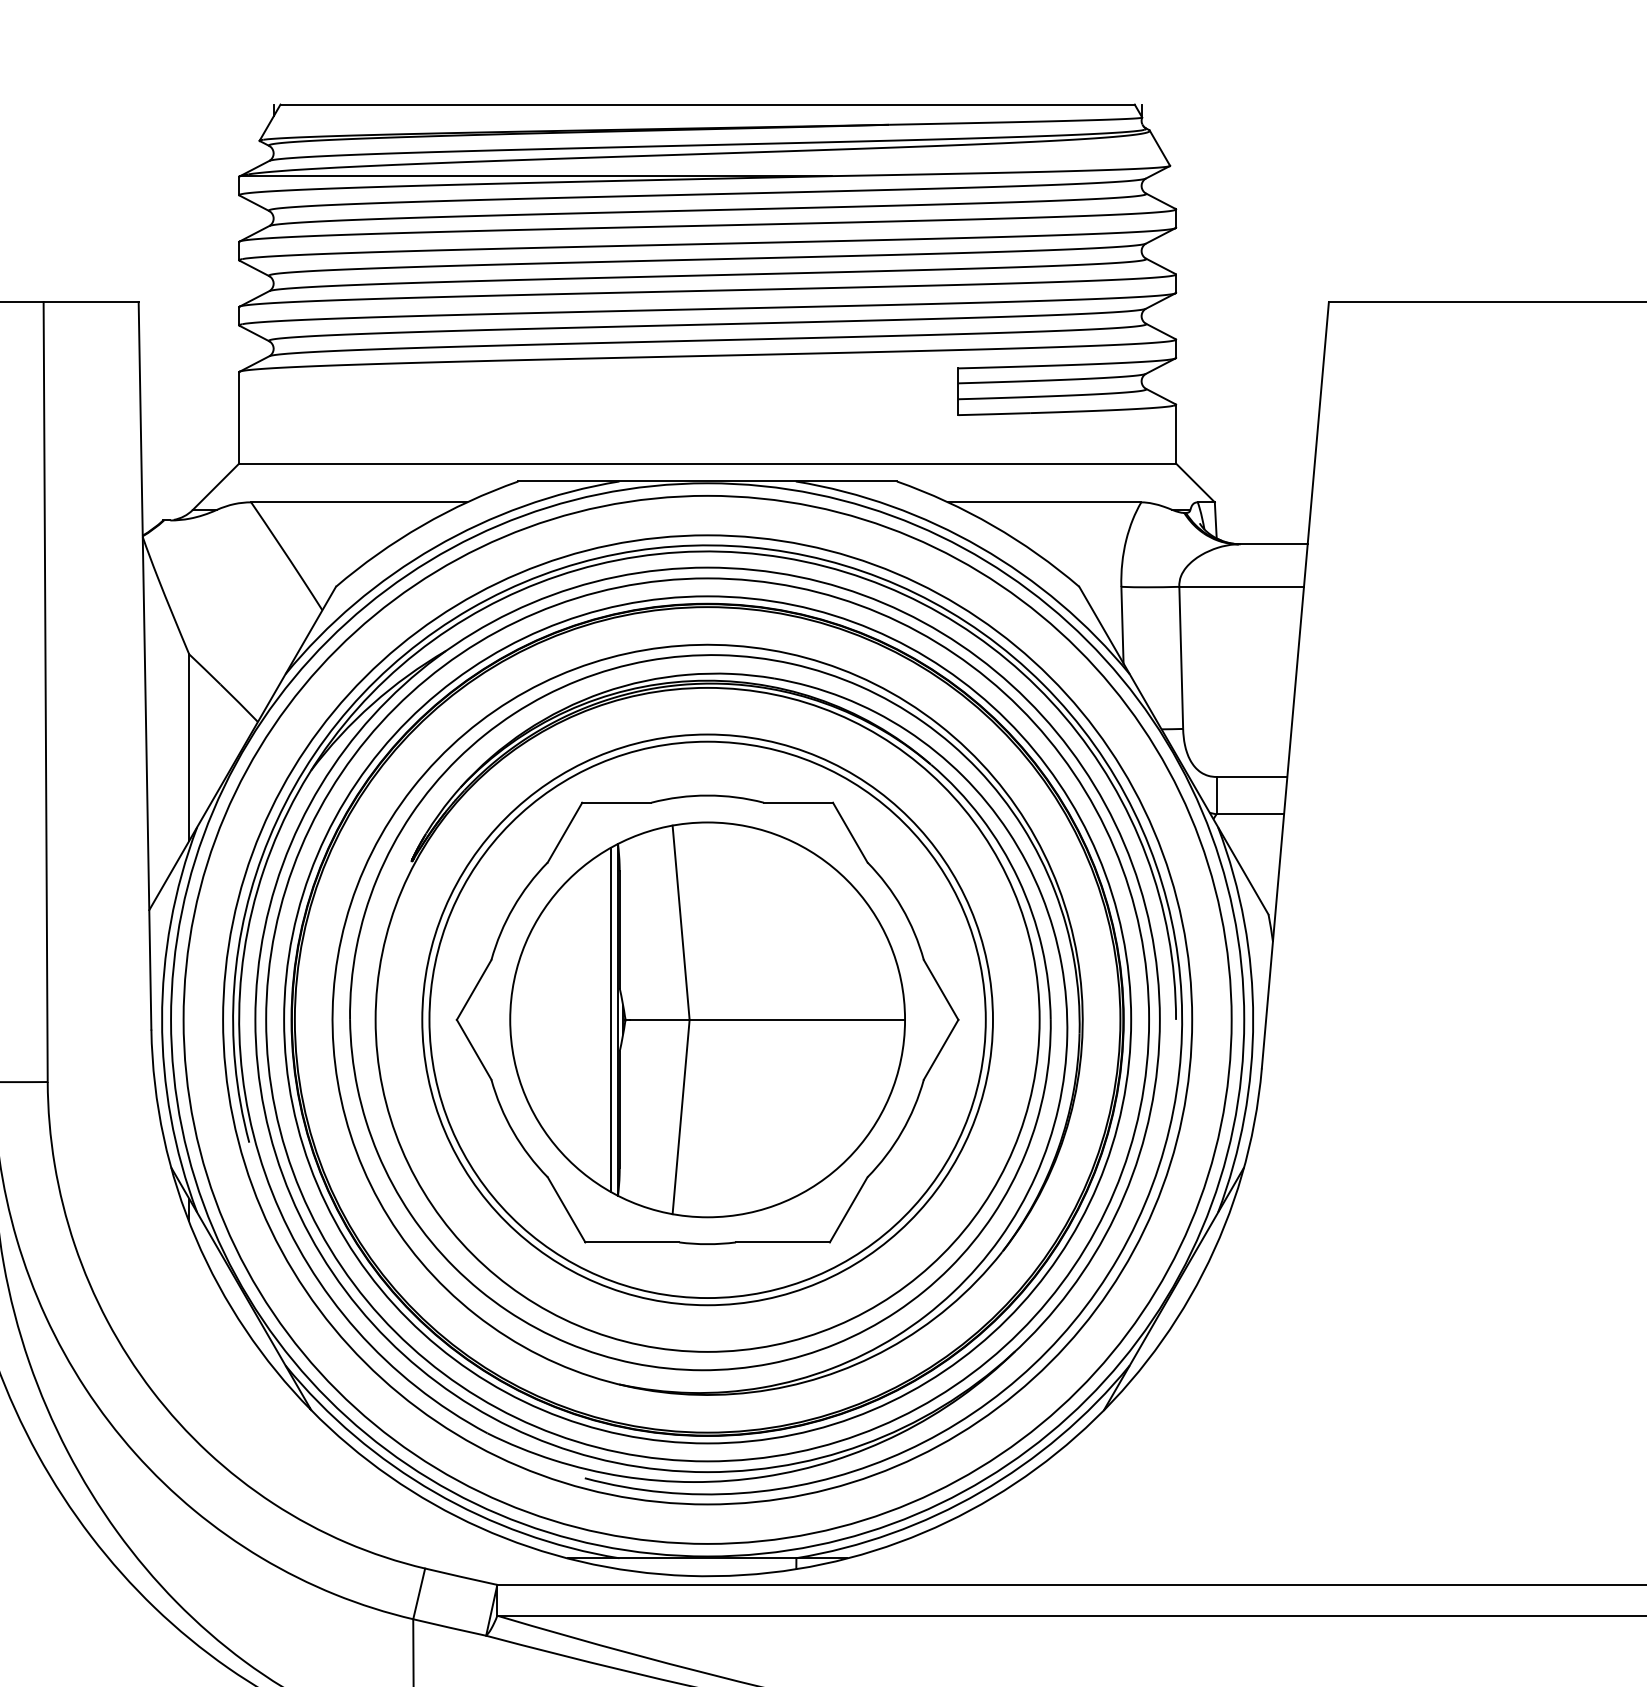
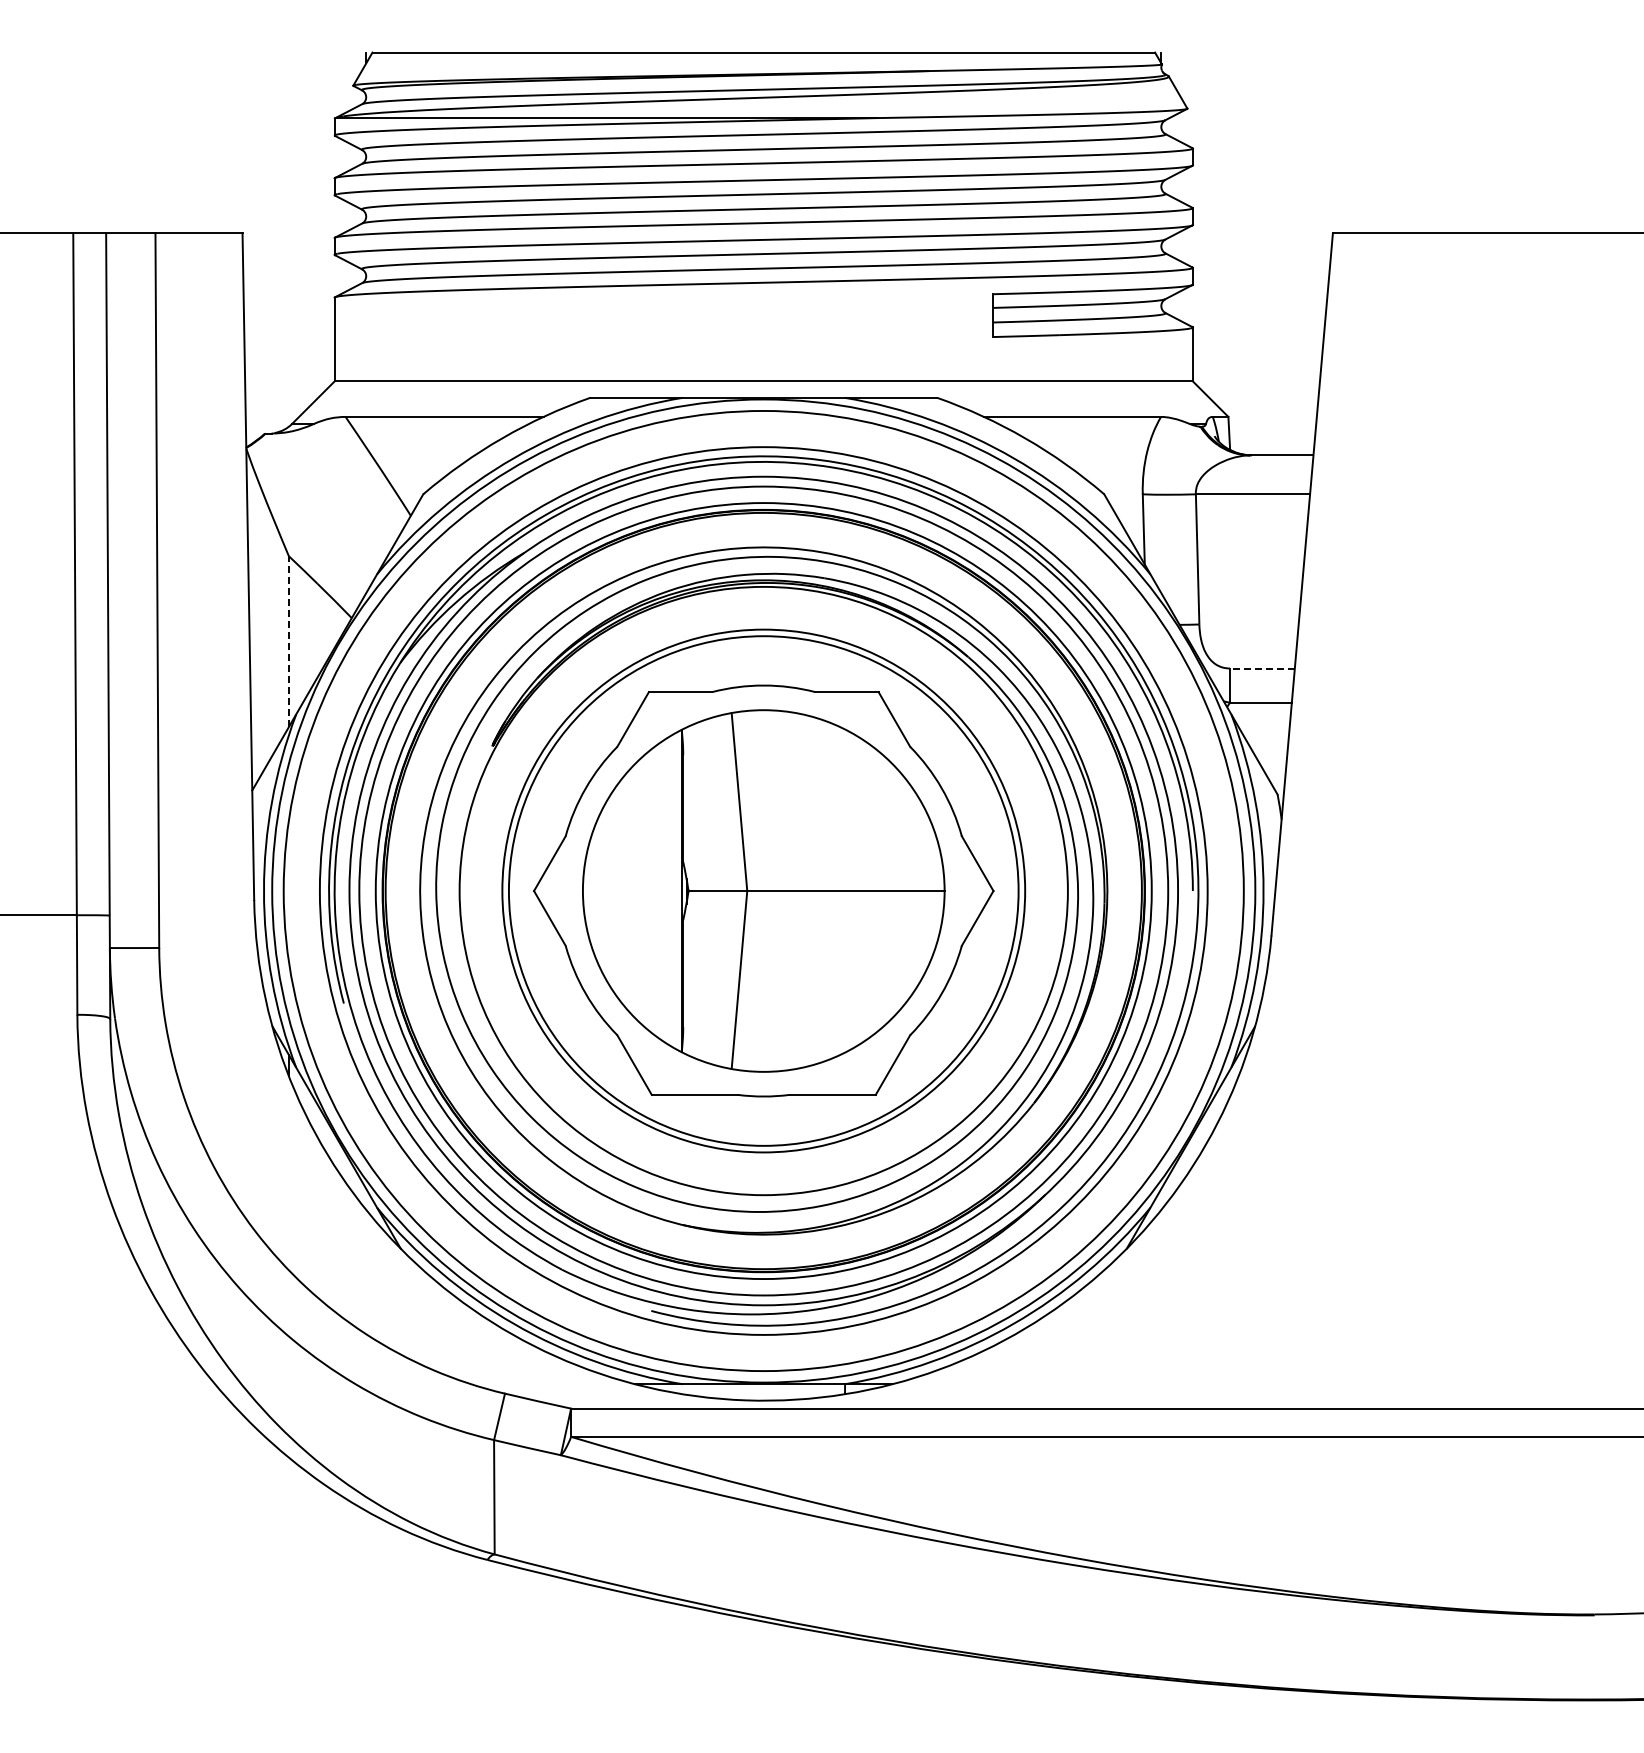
line: (188, 747) -> (288, 641), solid -> dashed
line: (1250, 776) -> (1261, 668), solid -> dashed
line: (611, 1019) -> (675, 890), removed

